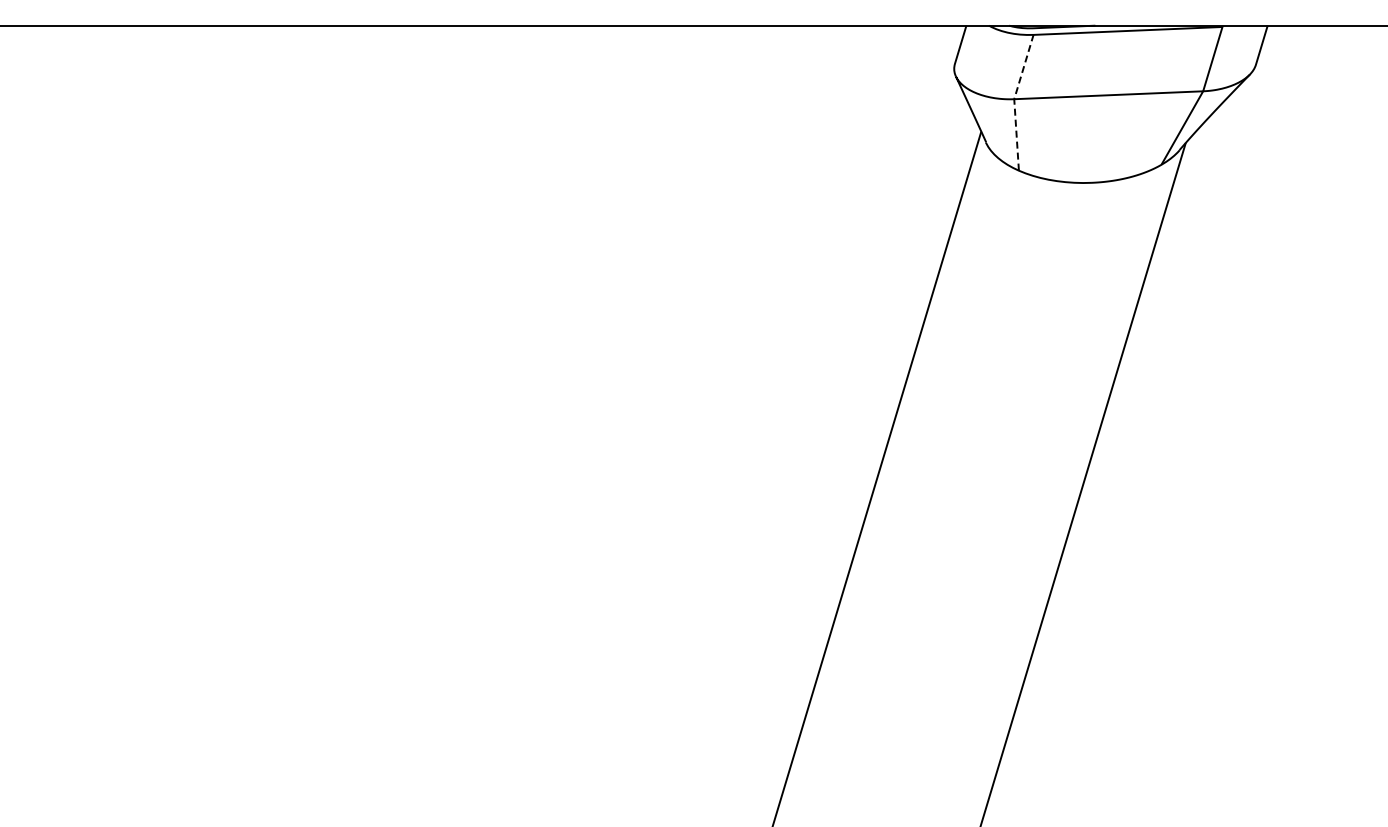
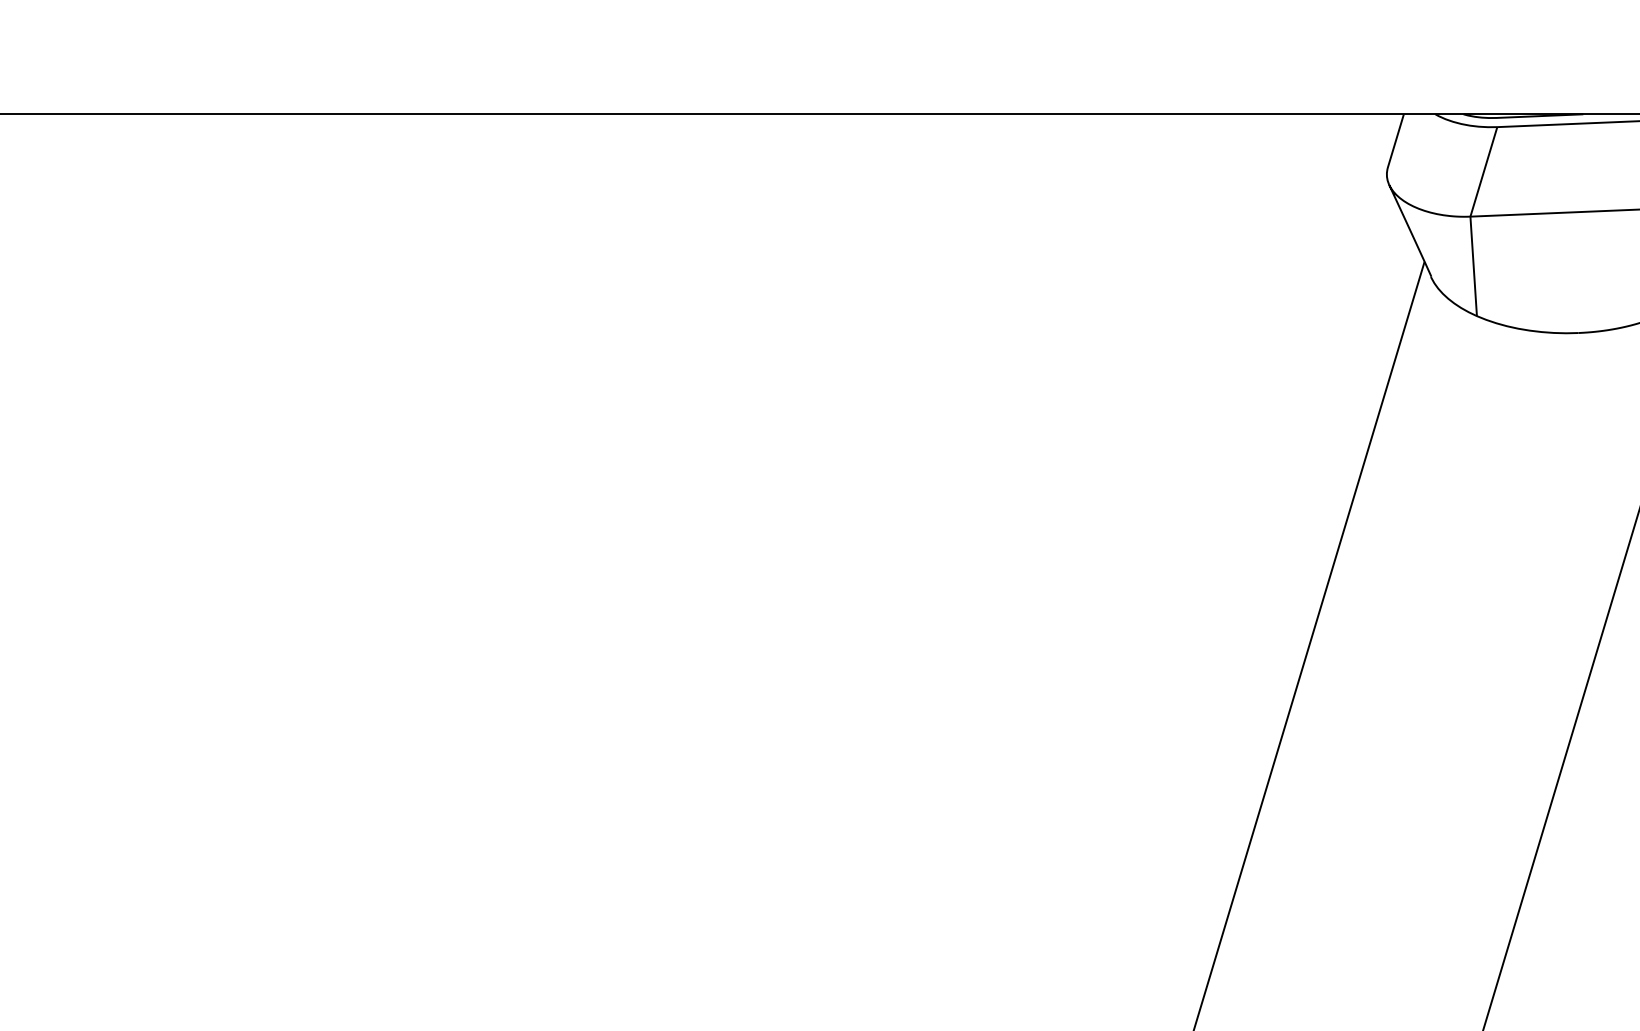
line: (1014, 100) -> (1470, 218), dashed -> solid

